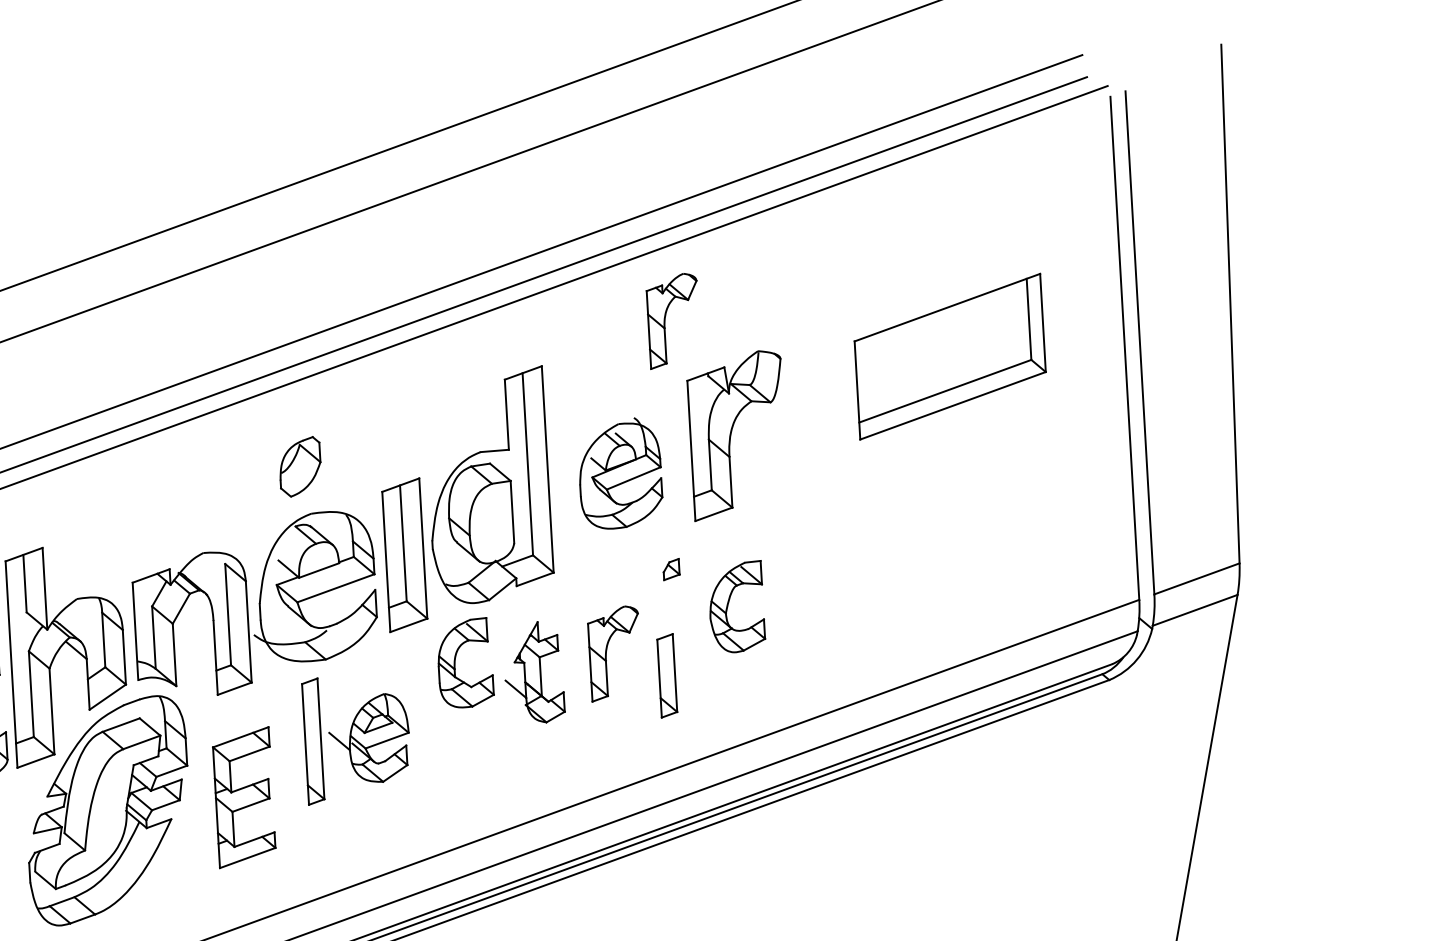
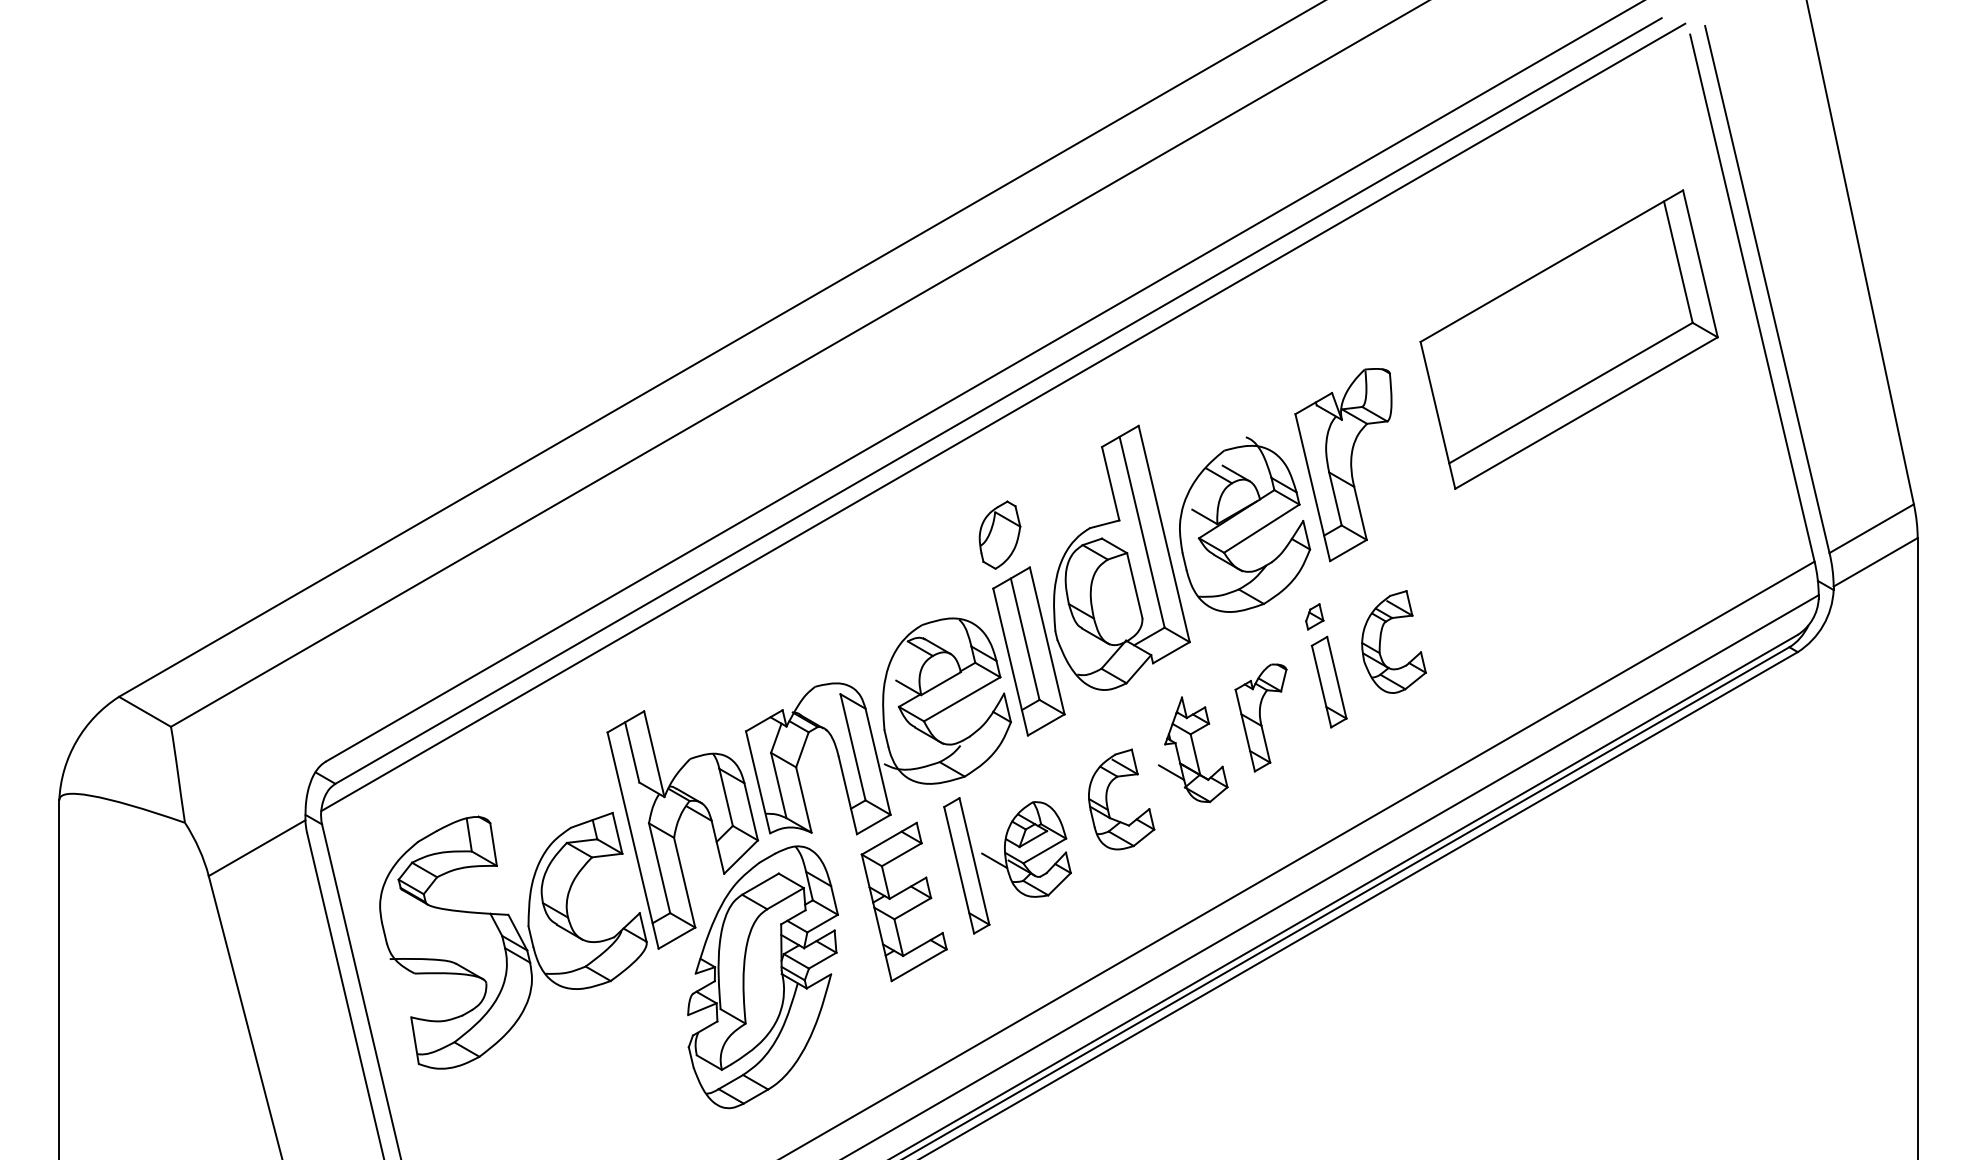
part: (665, 320) -> (1260, 354), removed
part: (949, 356) -> (1568, 339), size x1.43
part: (300, 465) -> (999, 534), moved
part: (623, 473) -> (1245, 524), size x1.43
part: (455, 659) -> (1107, 799), moved
part: (666, 675) -> (1328, 681), moved
part: (243, 797) -> (903, 901), moved

